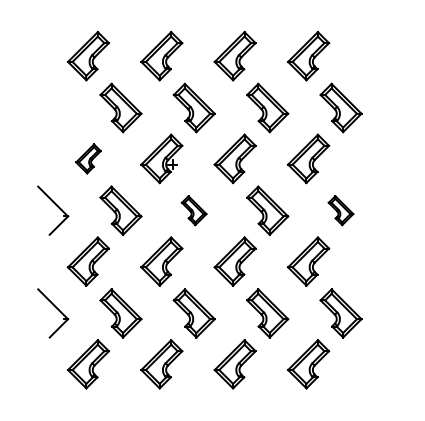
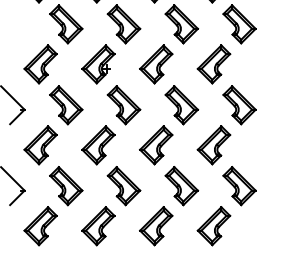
part: (88, 158) -> (40, 64), size x1.67
part: (193, 210) -> (123, 105), size x1.67
part: (340, 210) -> (239, 105), size x1.67

